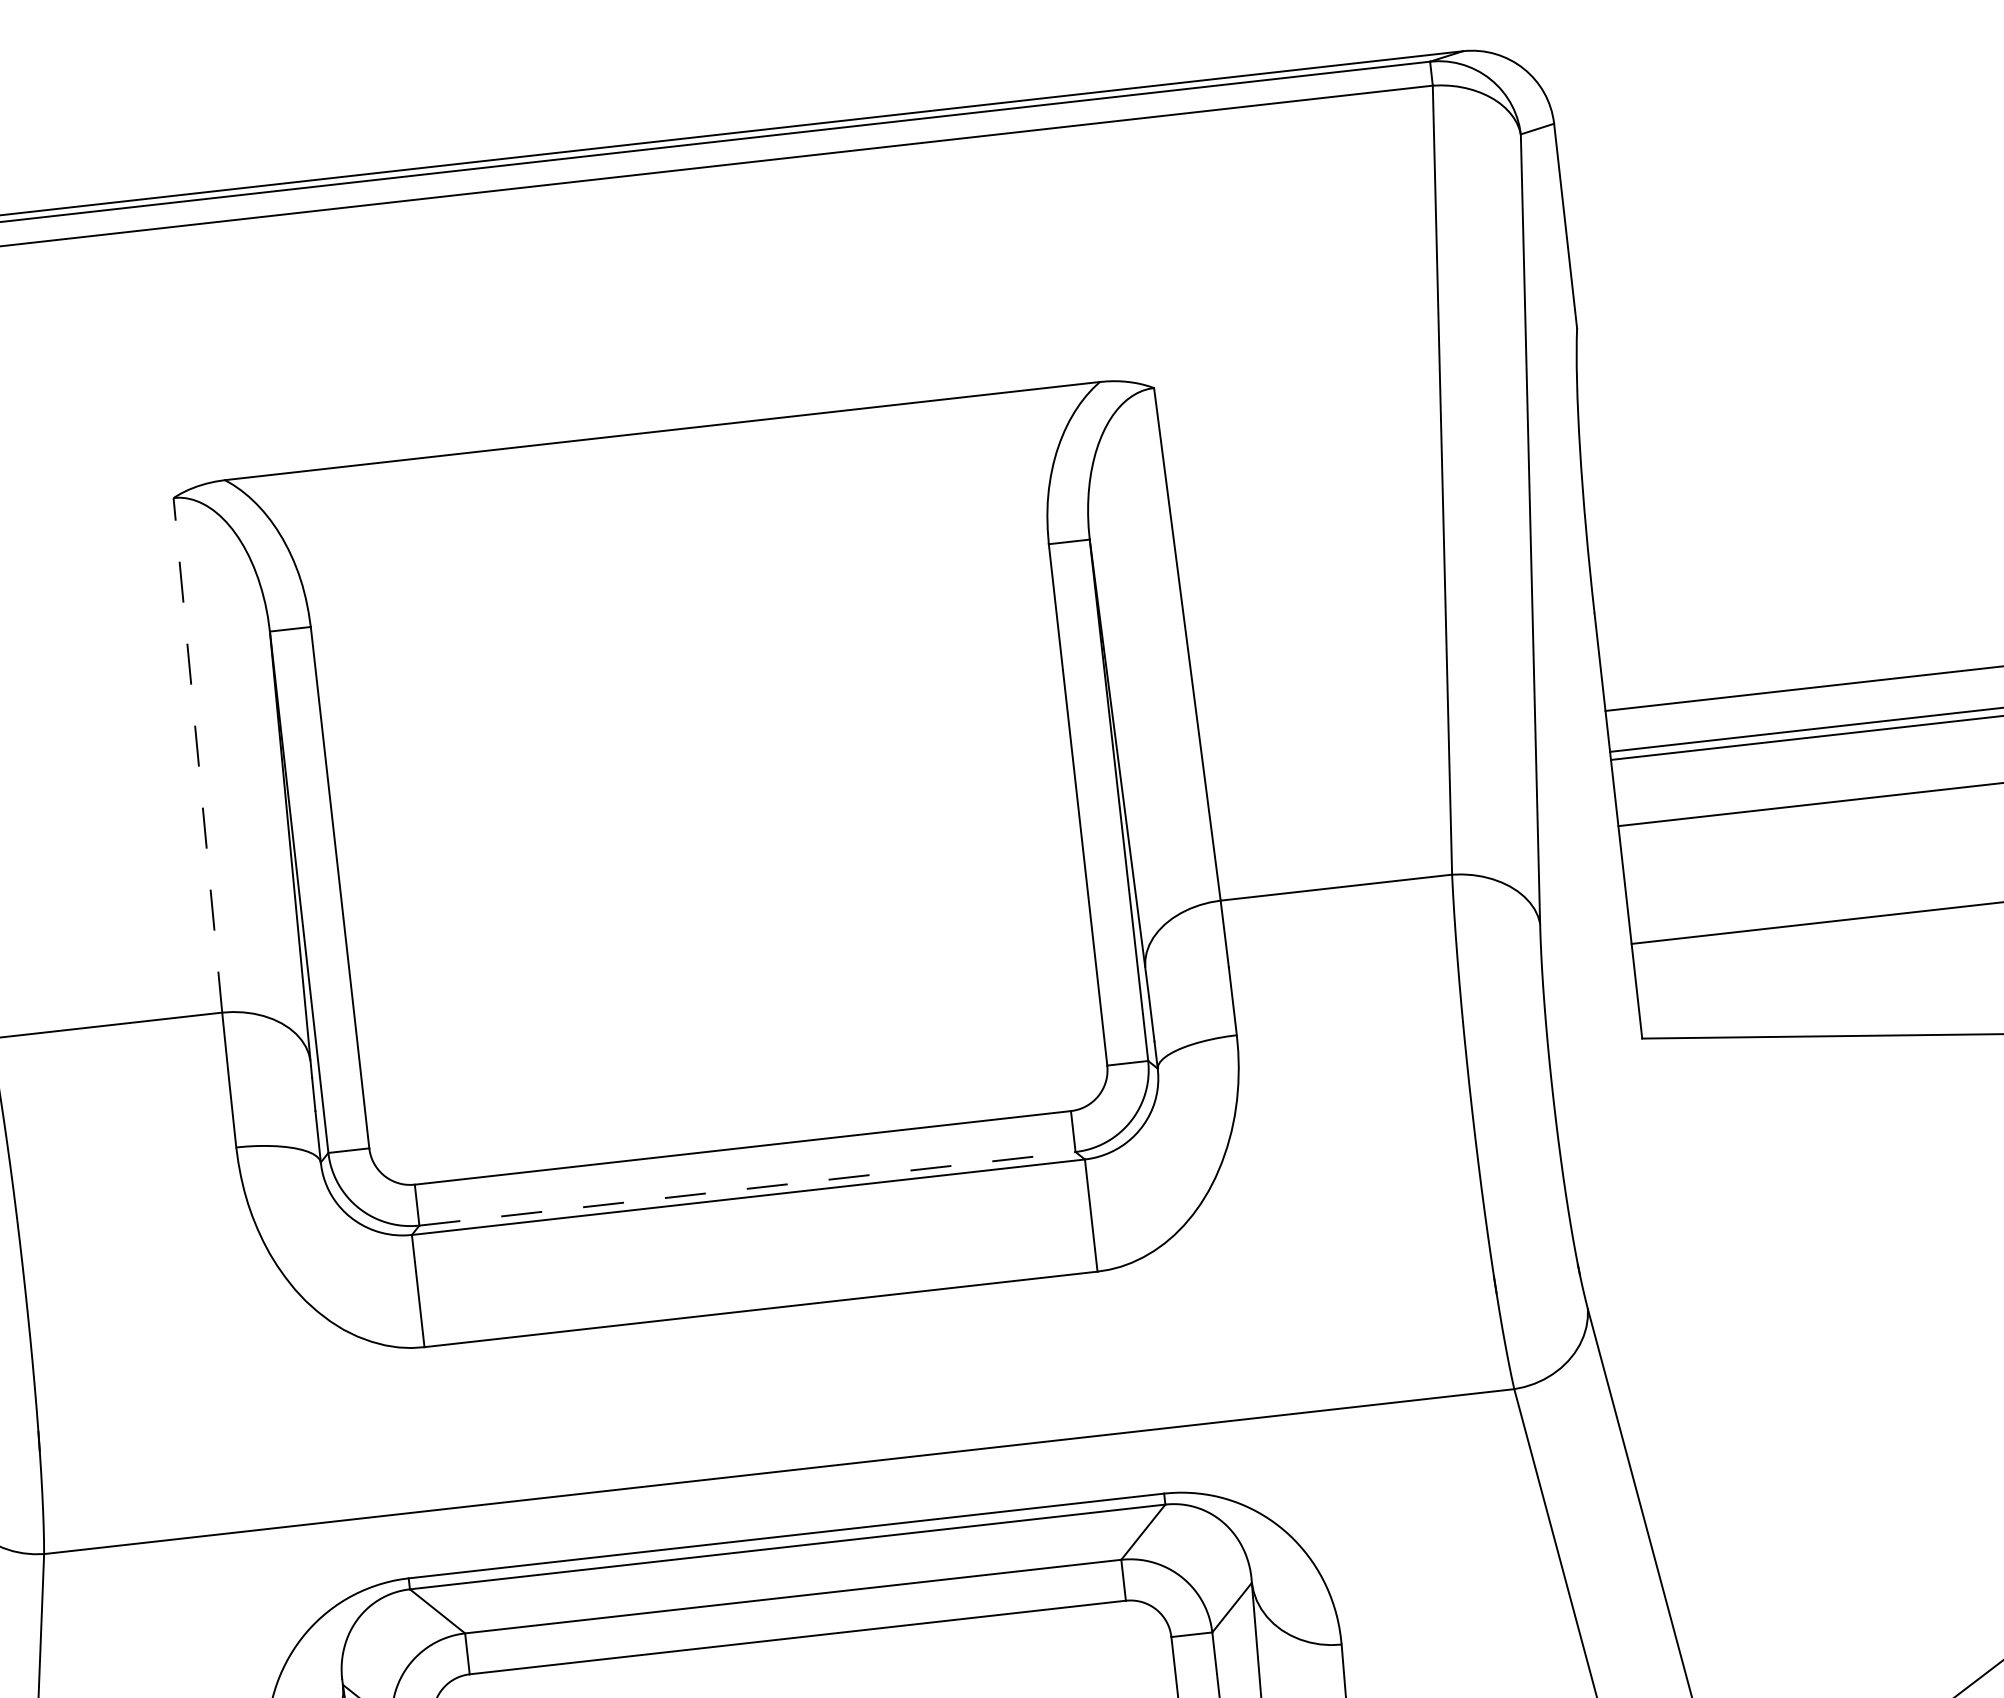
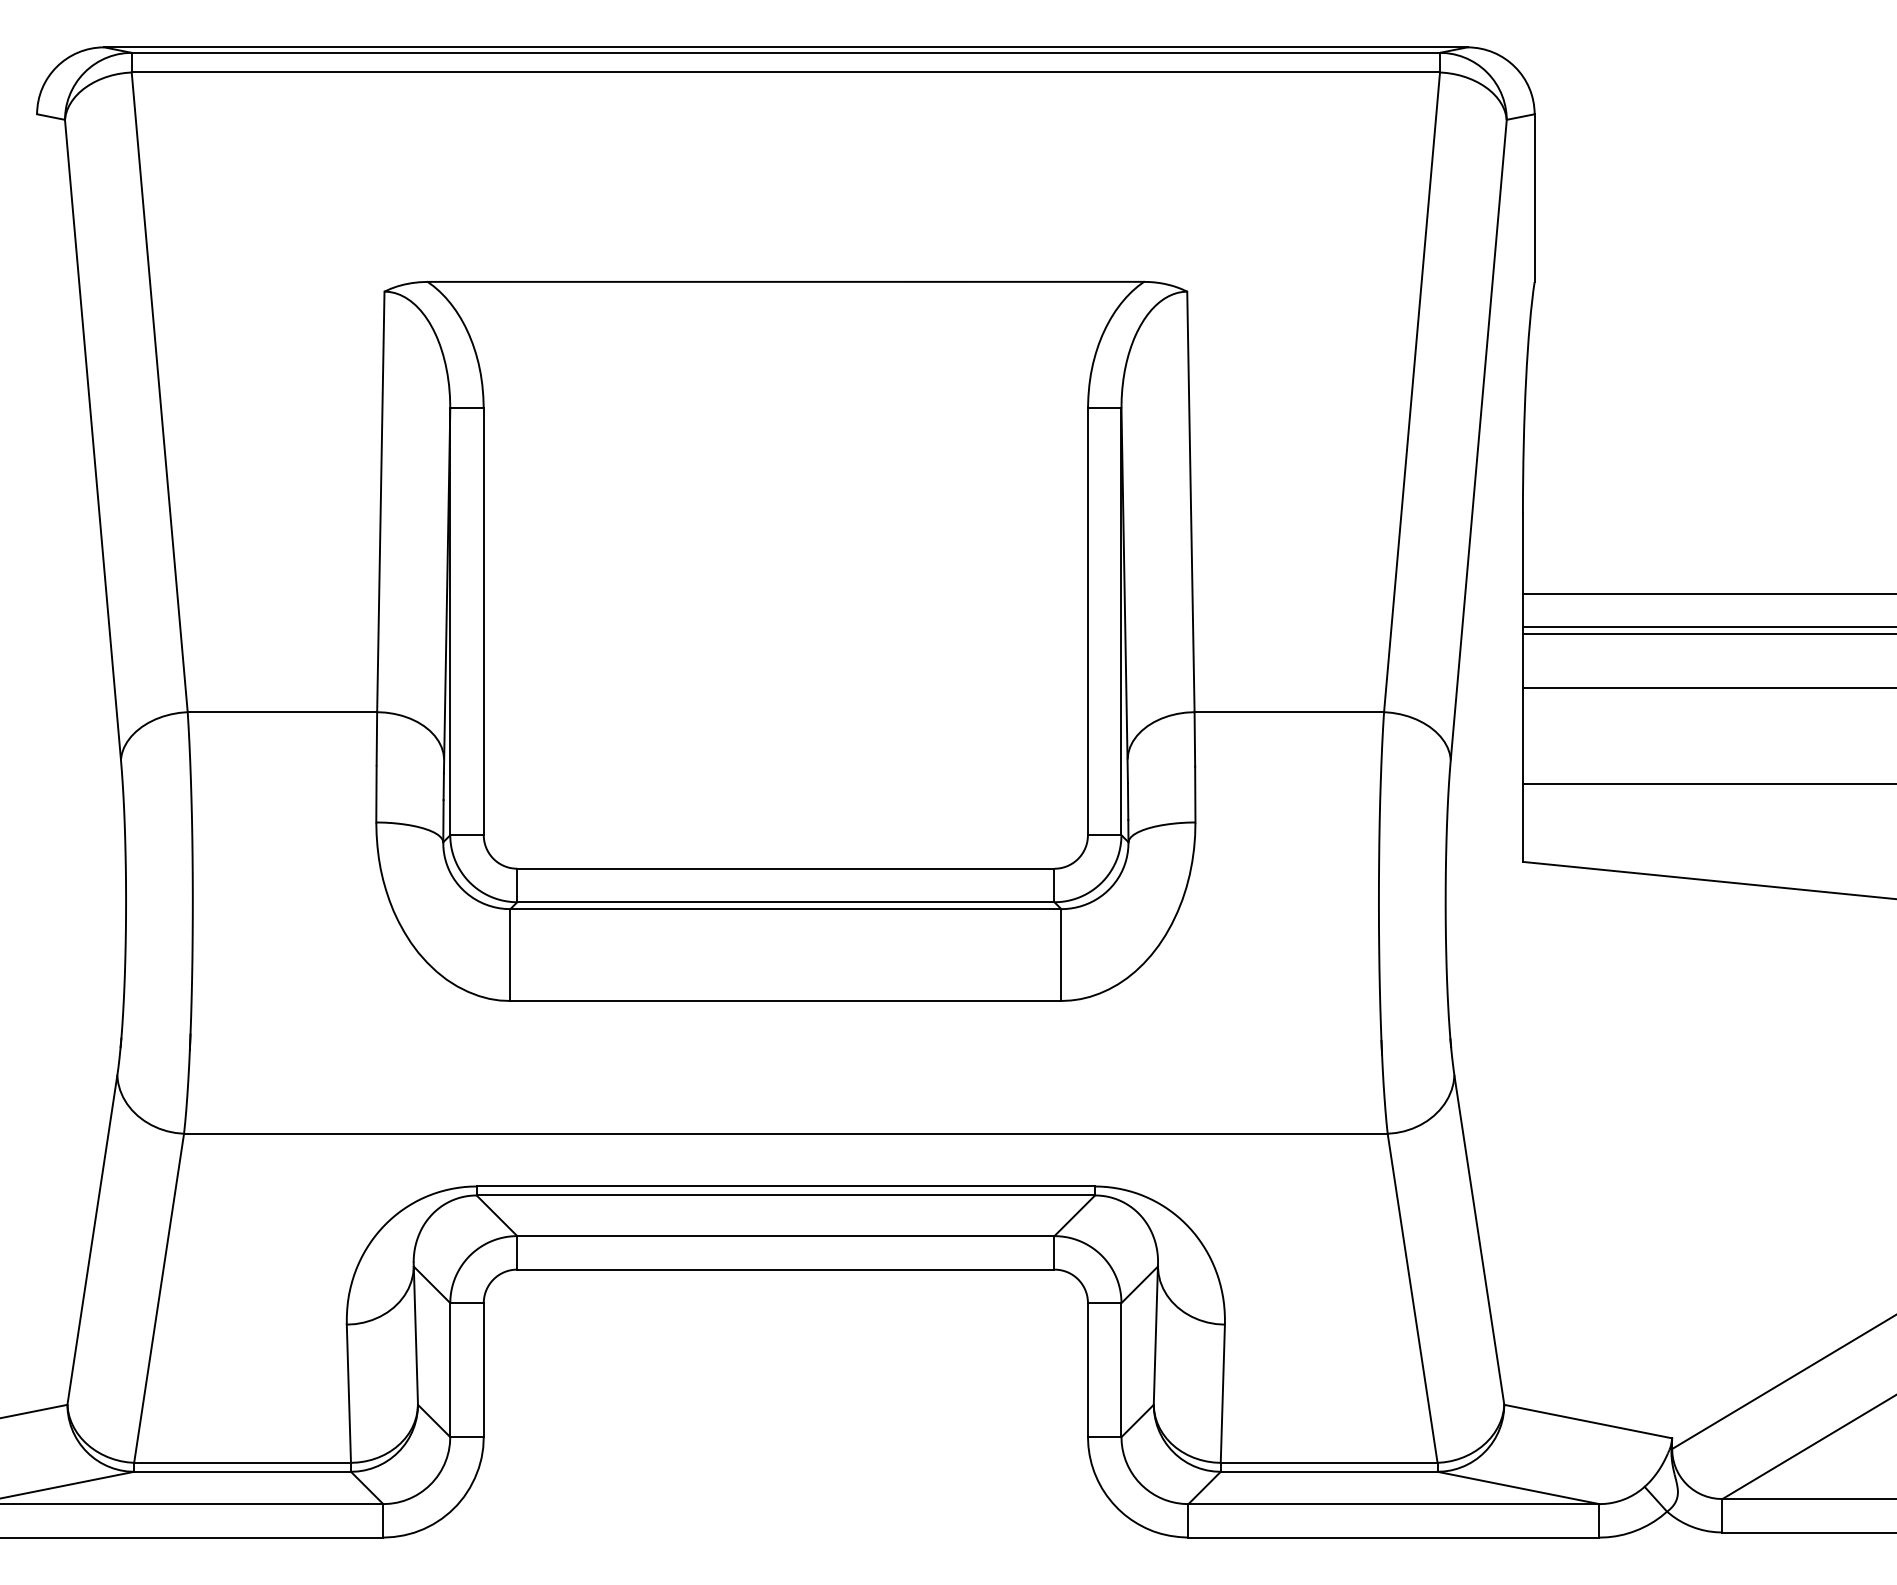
line: (197, 754) -> (380, 501), dashed -> solid
line: (747, 1189) -> (785, 902), dashed -> solid

